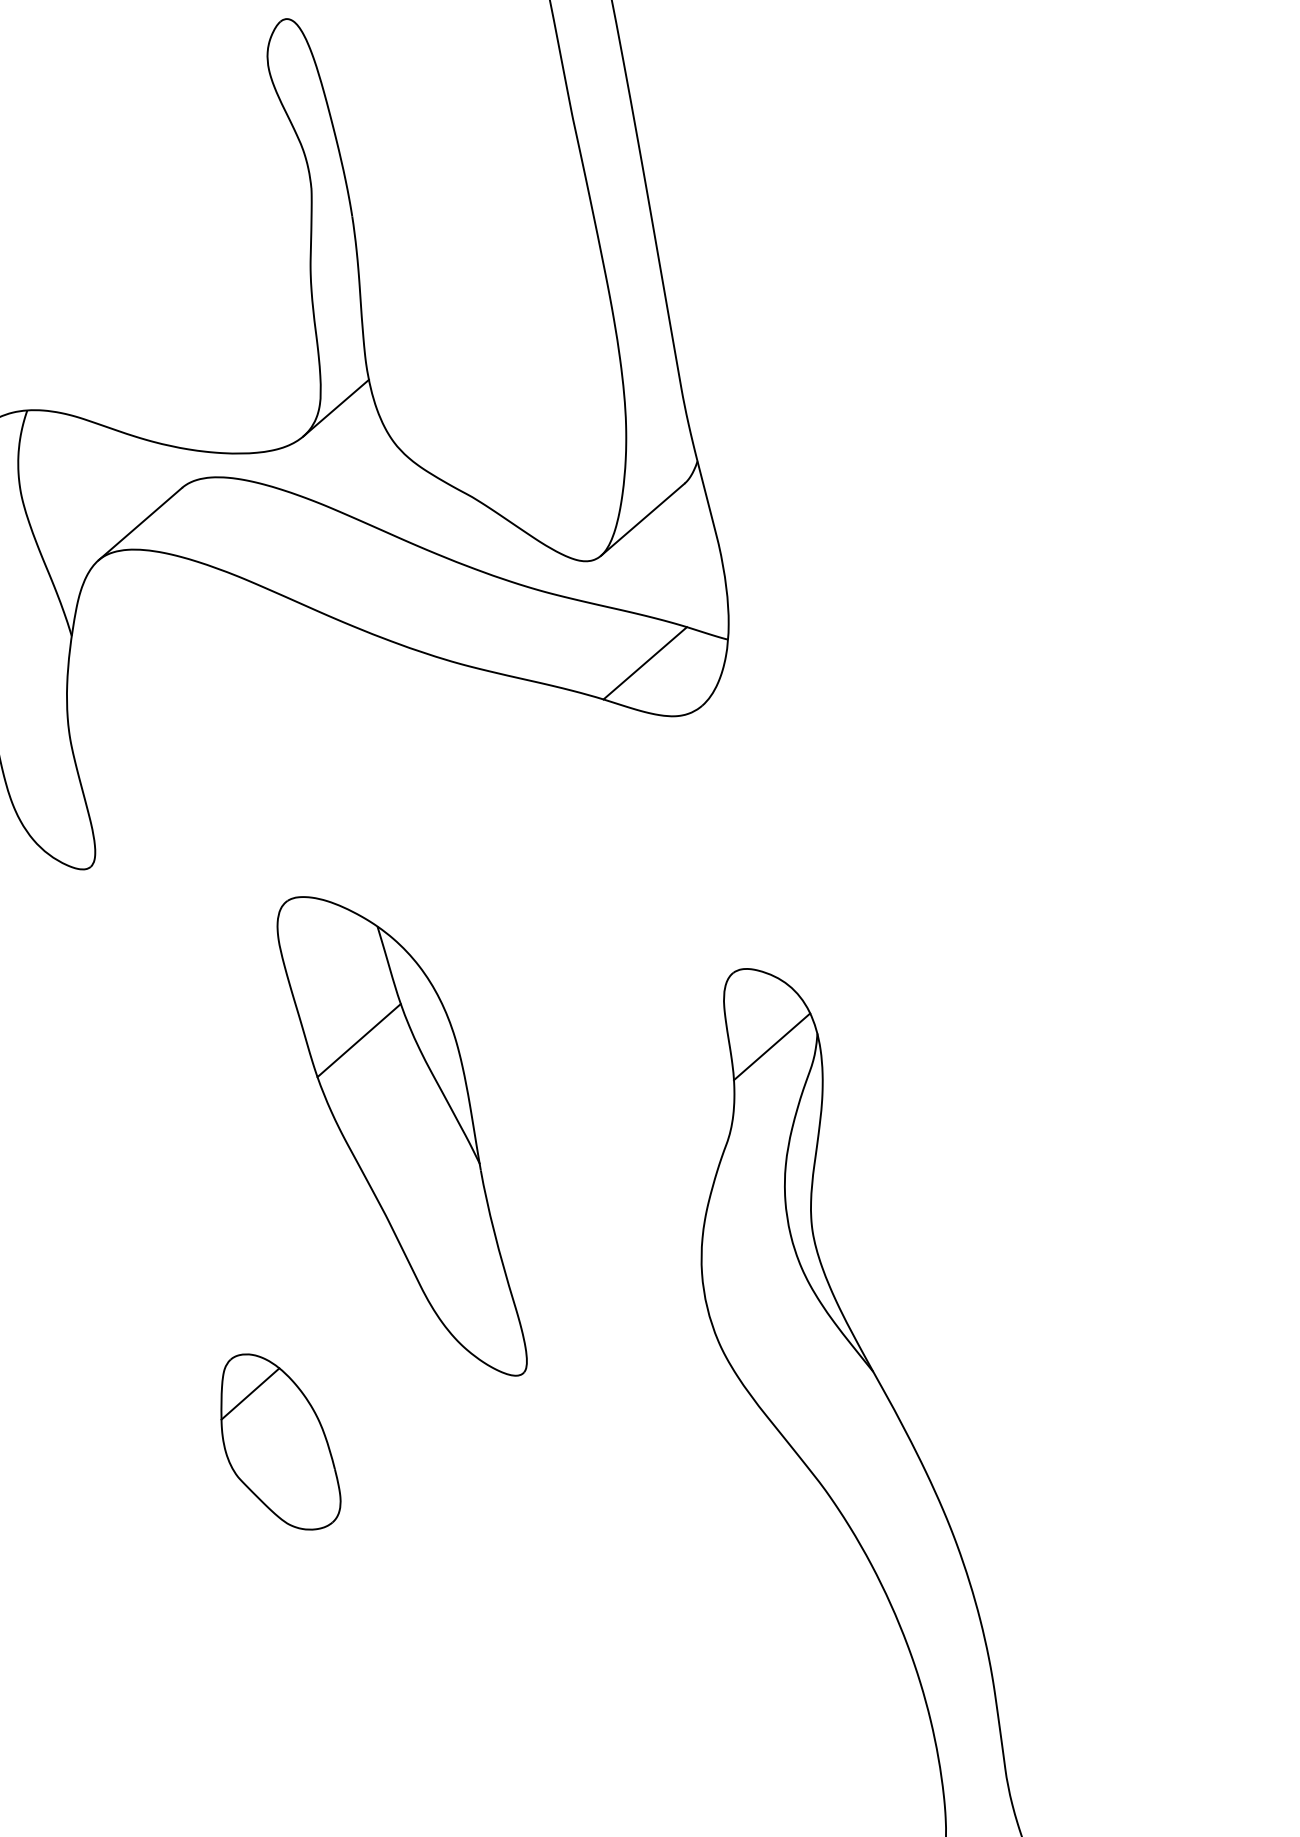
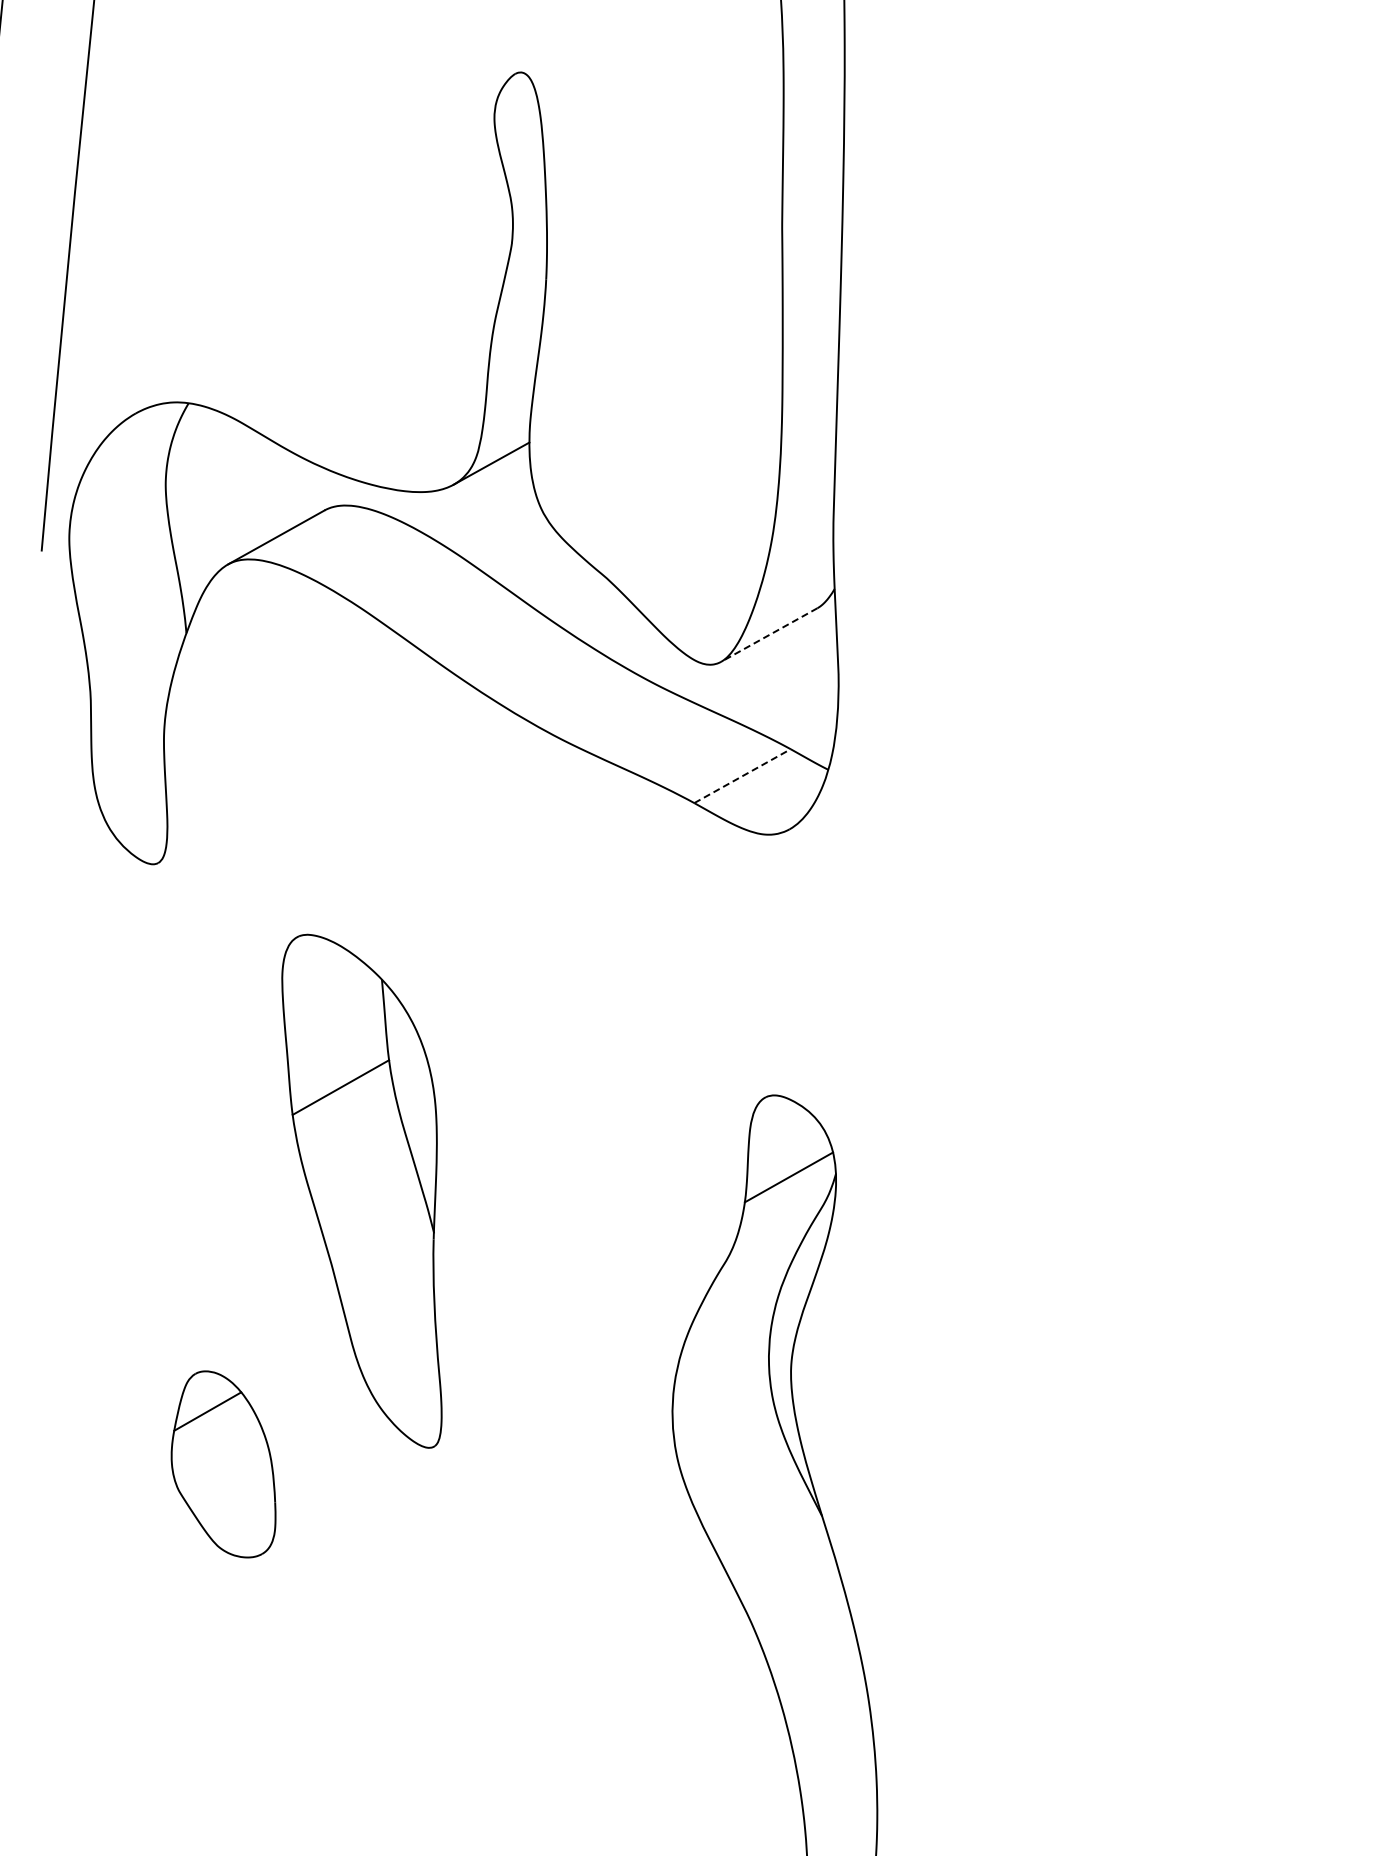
line: (642, 520) -> (768, 635), solid -> dashed
line: (645, 662) -> (742, 775), solid -> dashed
part: (400, 1137) -> (361, 1190), moved

